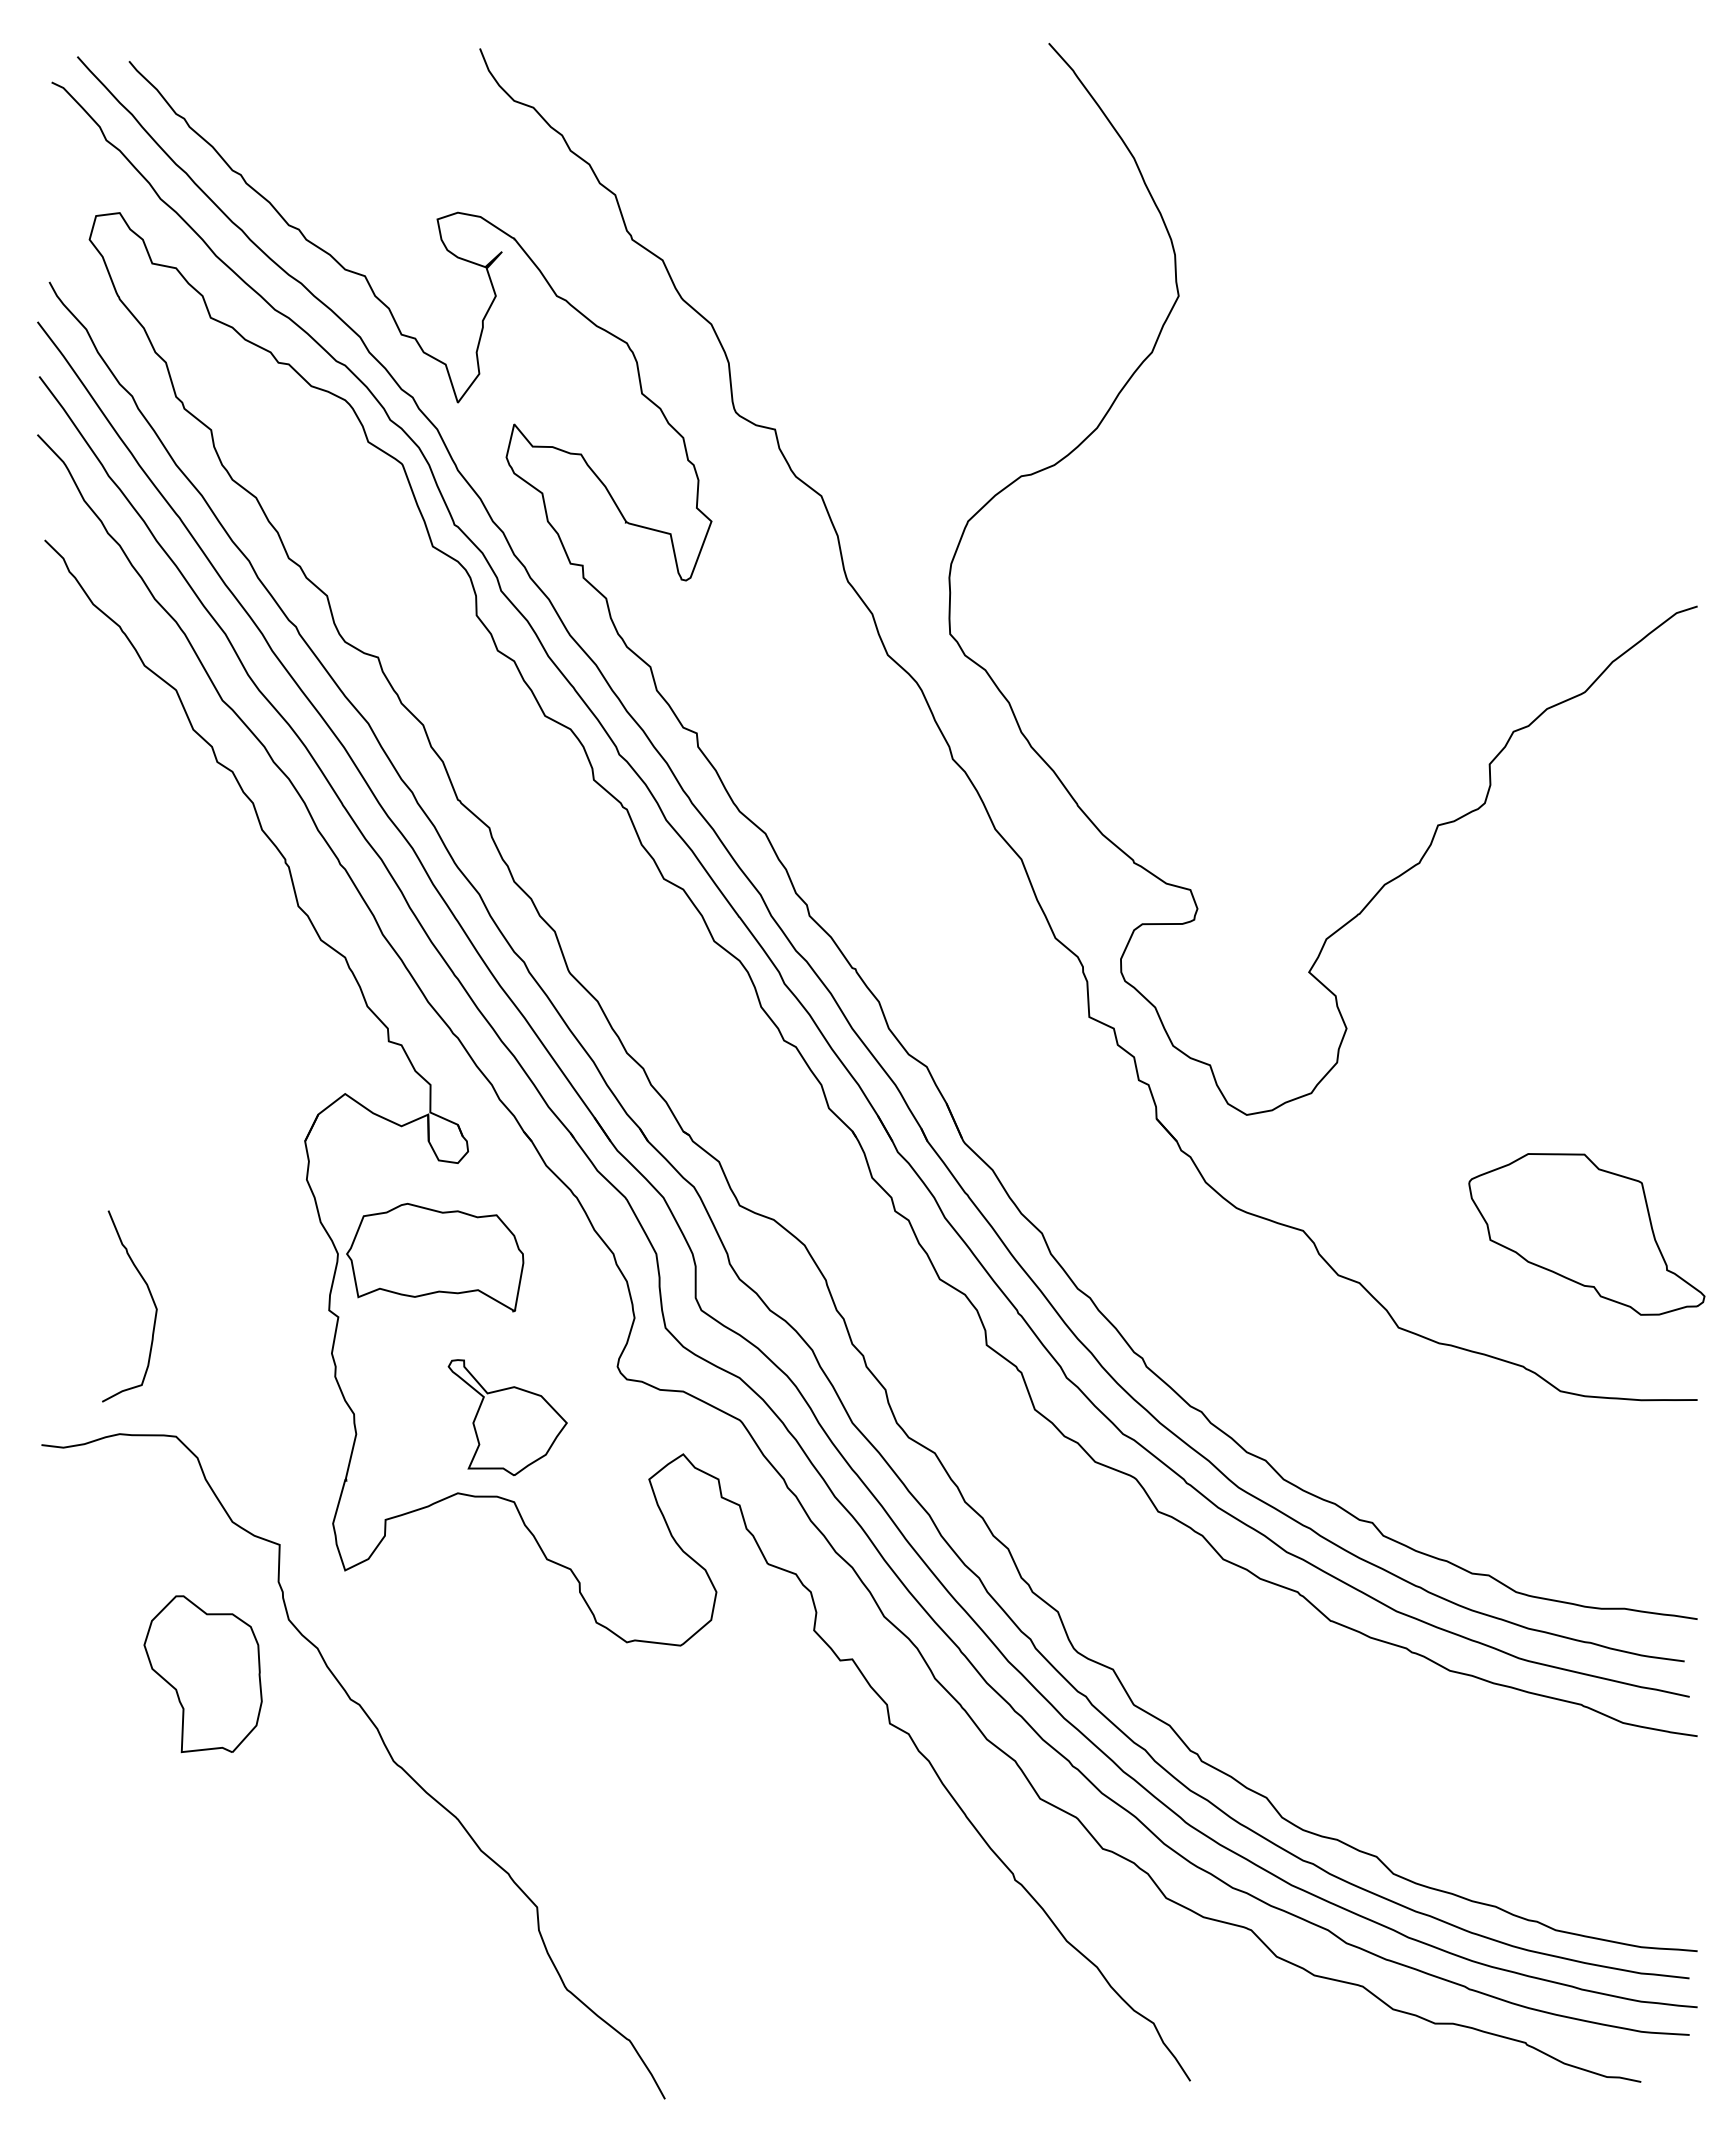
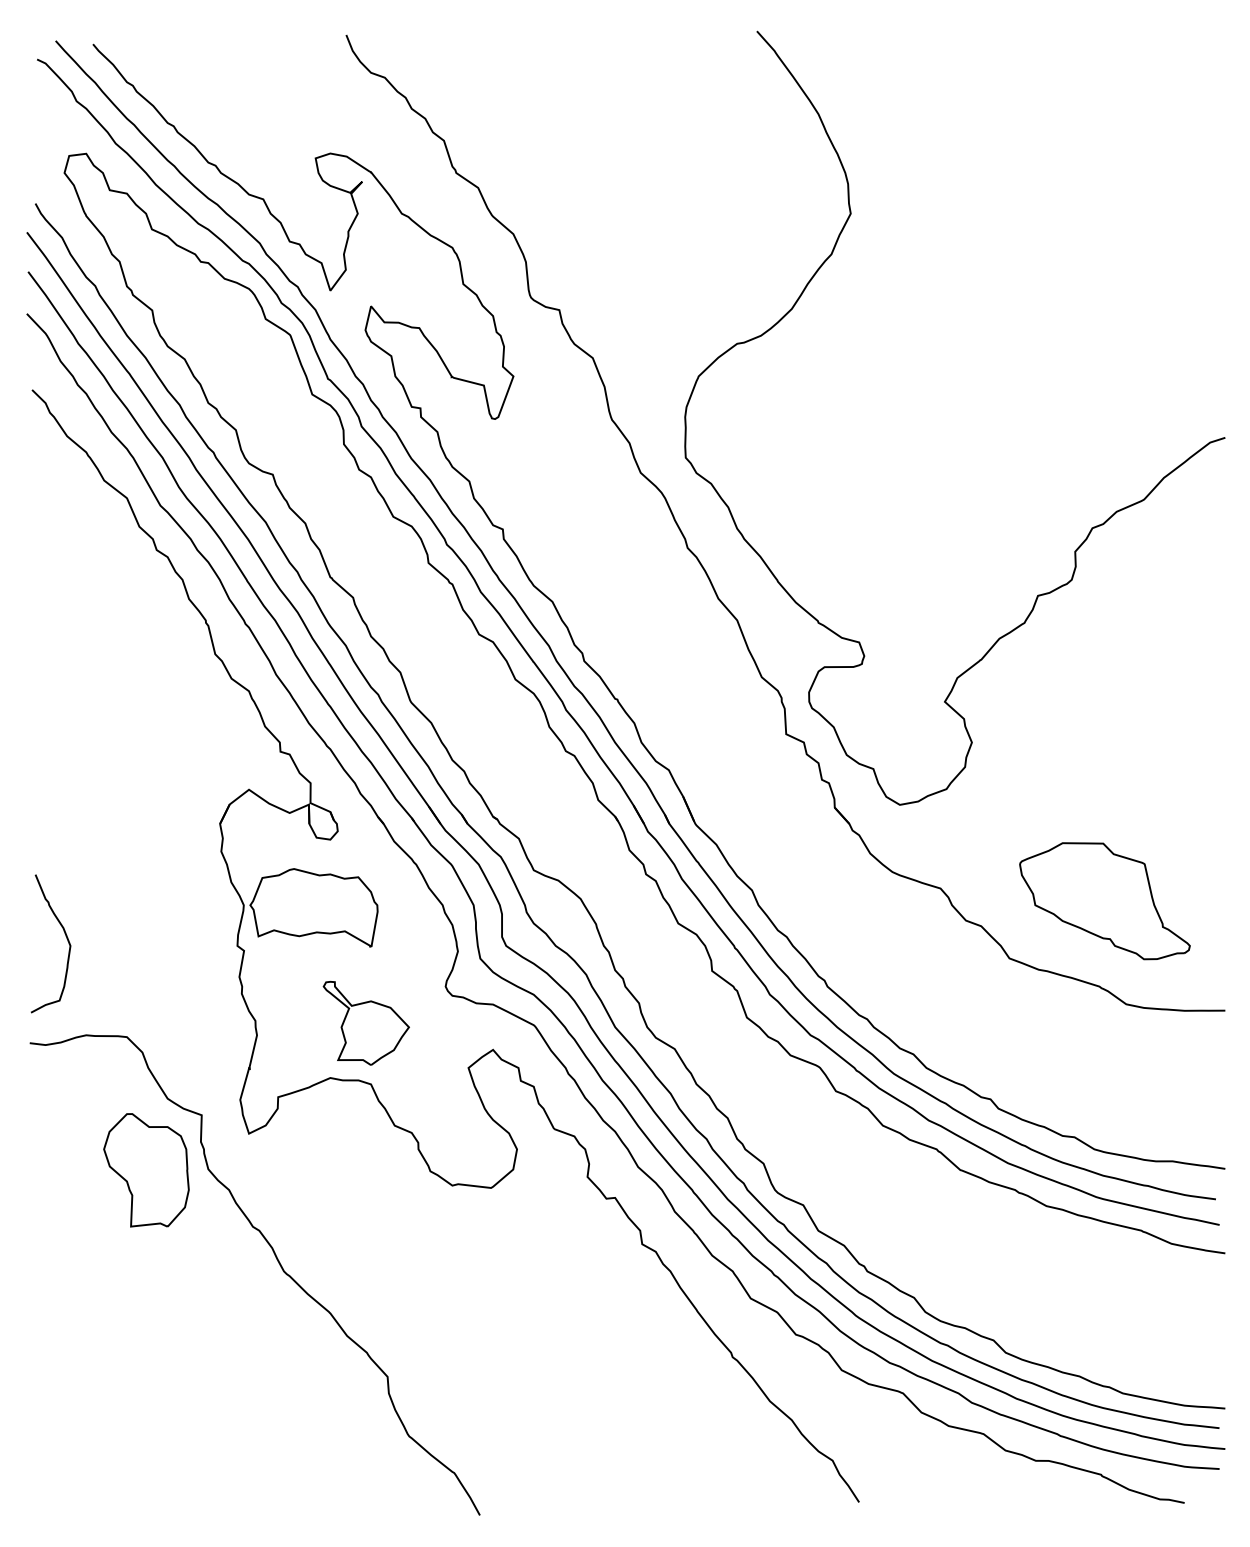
part: (1586, 1234) -> (1104, 901), moved
curve: (150, 1296) -> (65, 936), moved
part: (202, 1674) -> (146, 1170), moved

